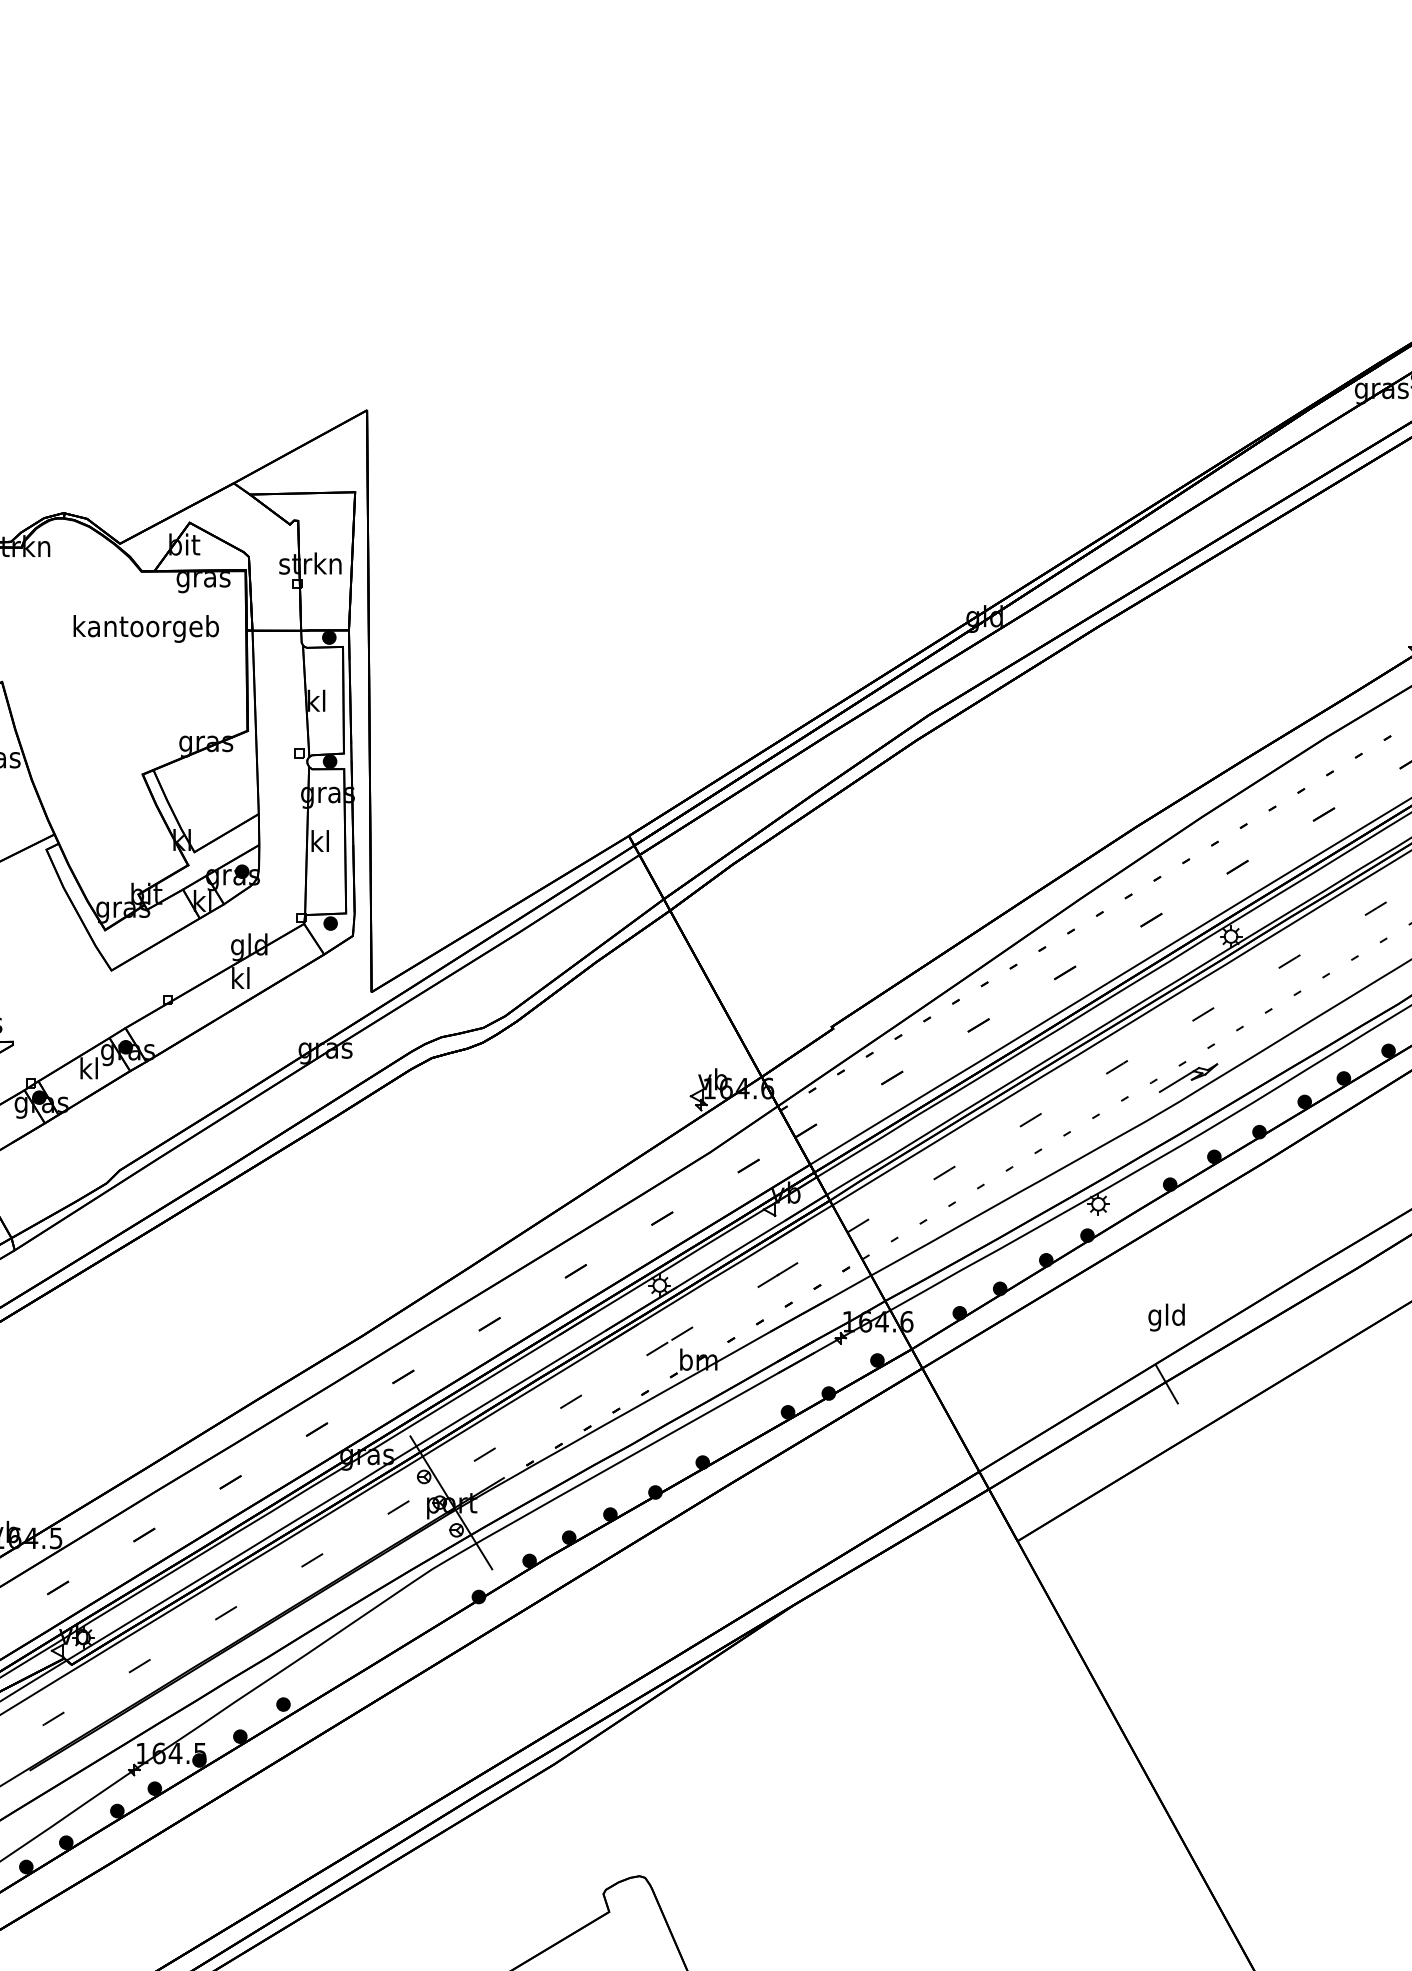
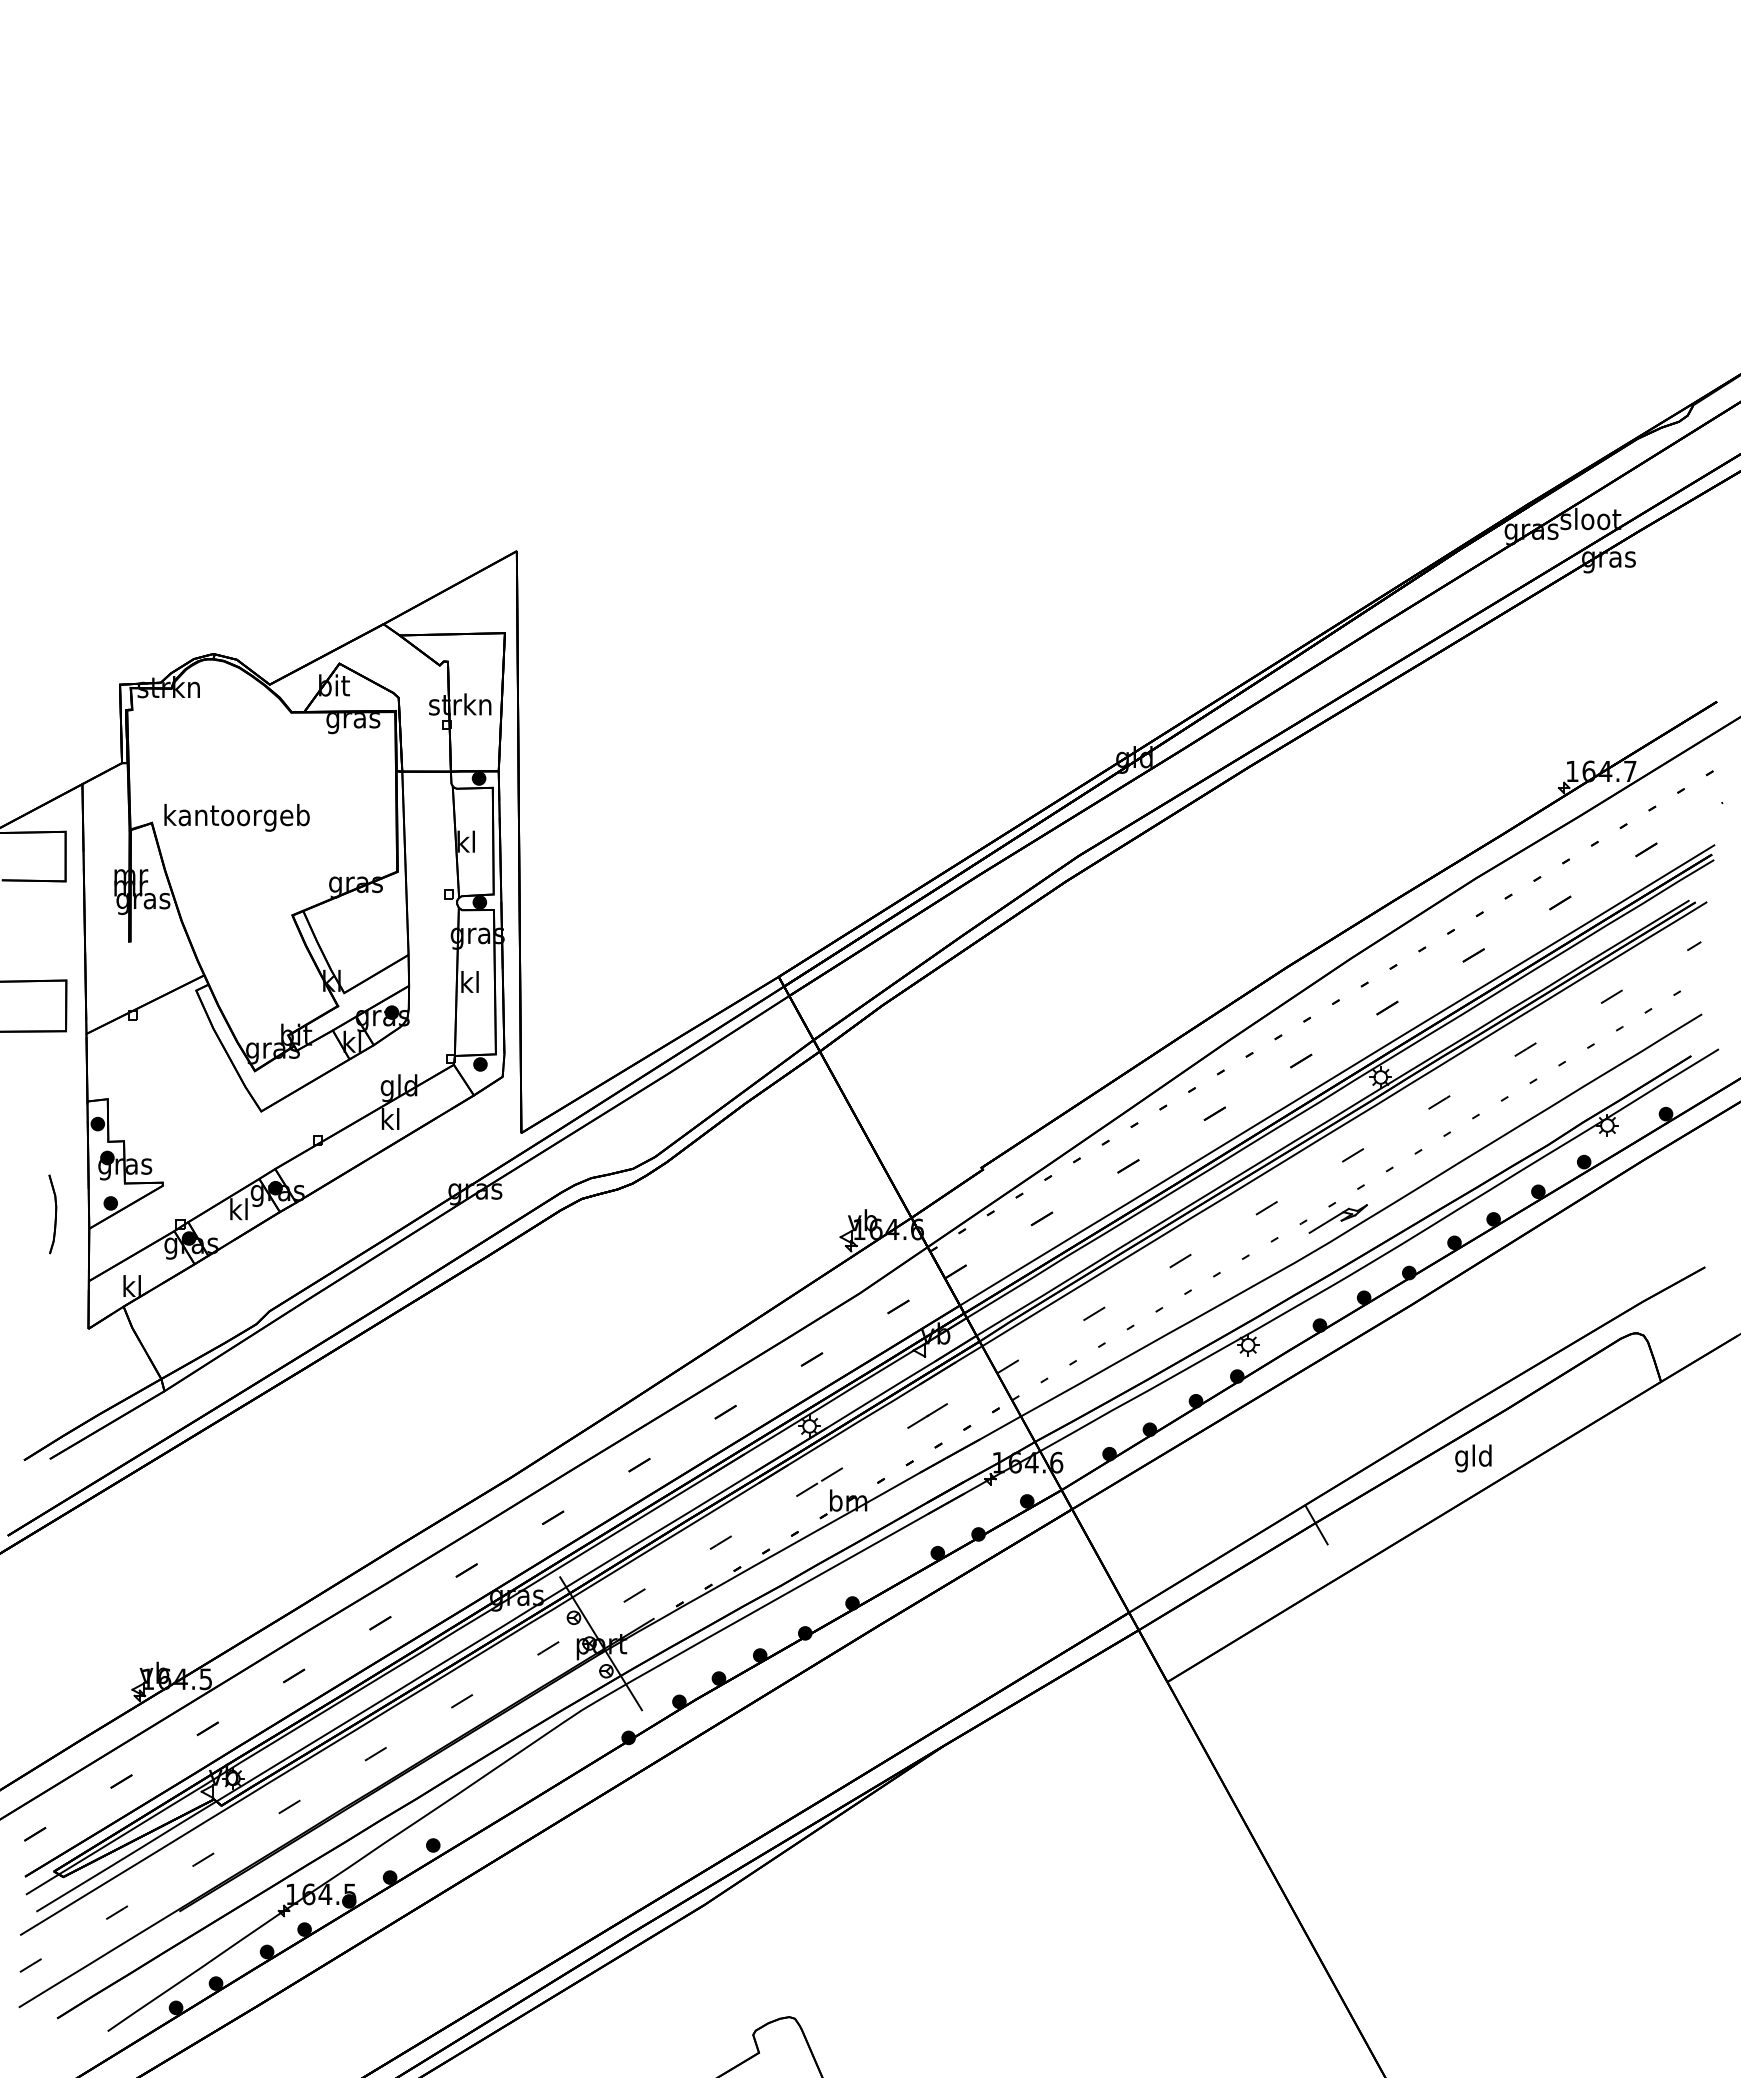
text: (145, 628) -> (236, 817), moved
text: (1166, 1317) -> (1473, 1458), moved

